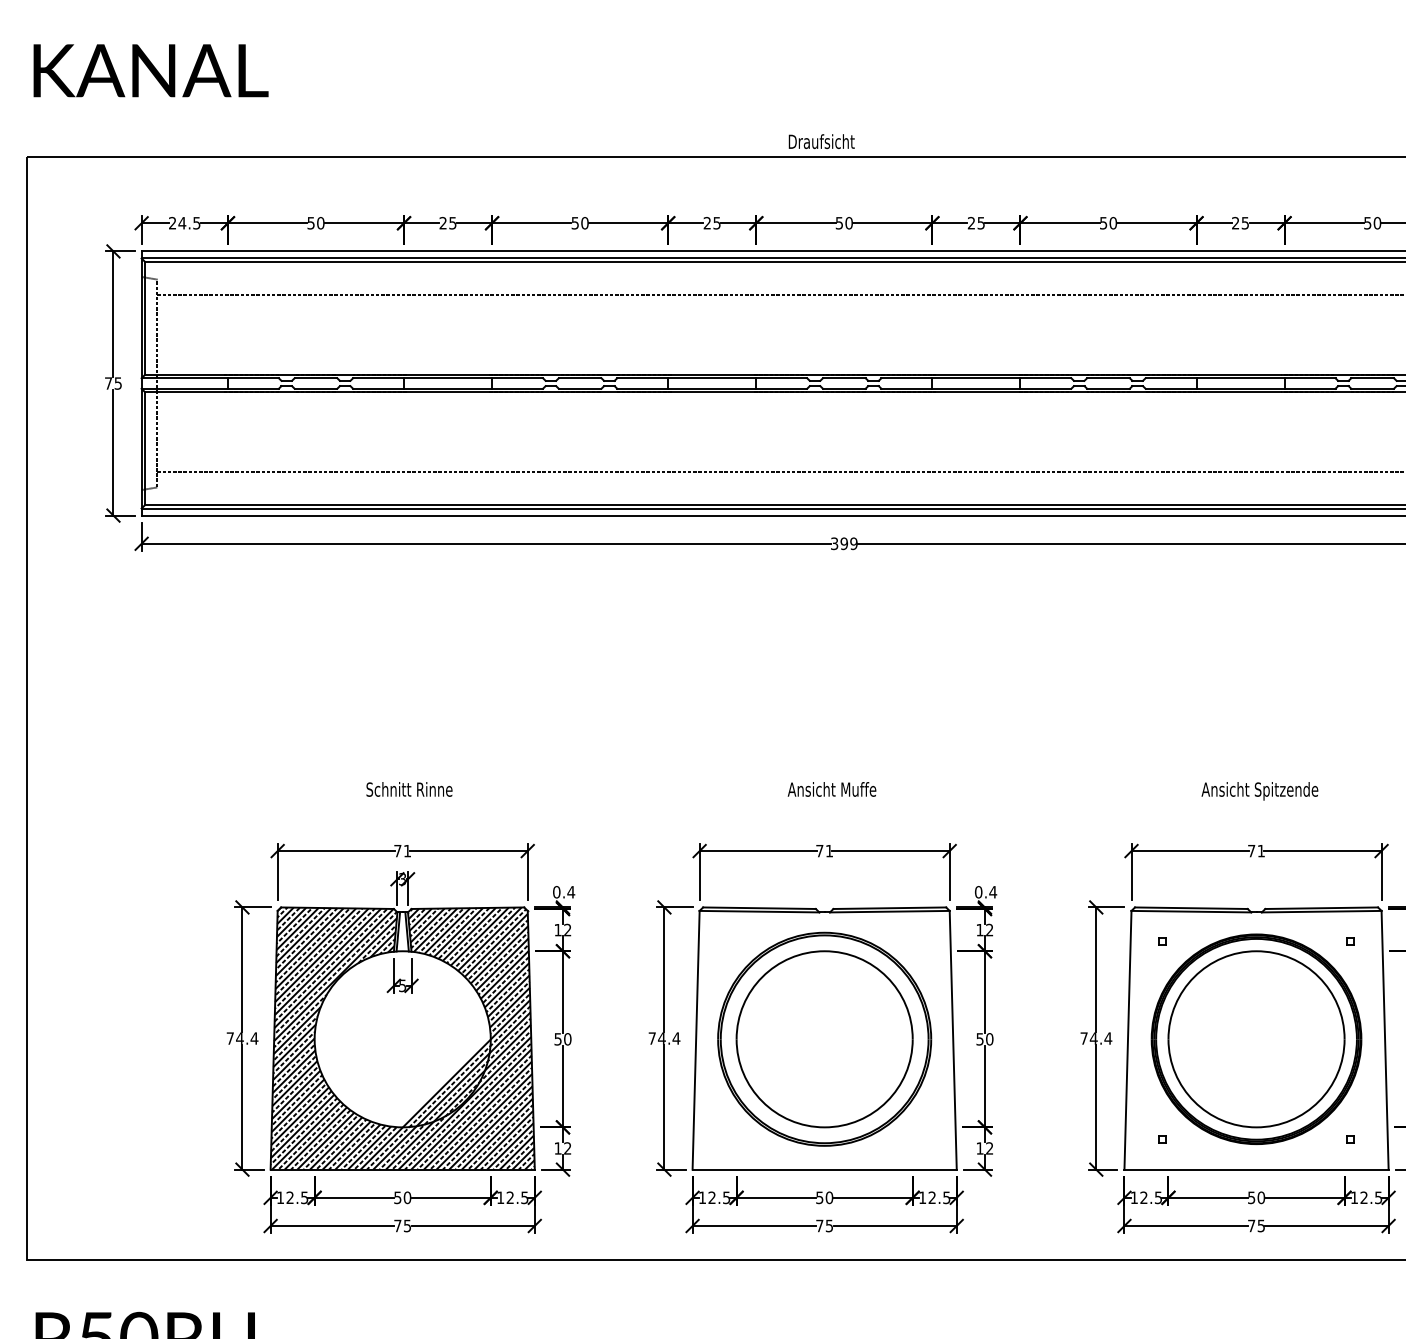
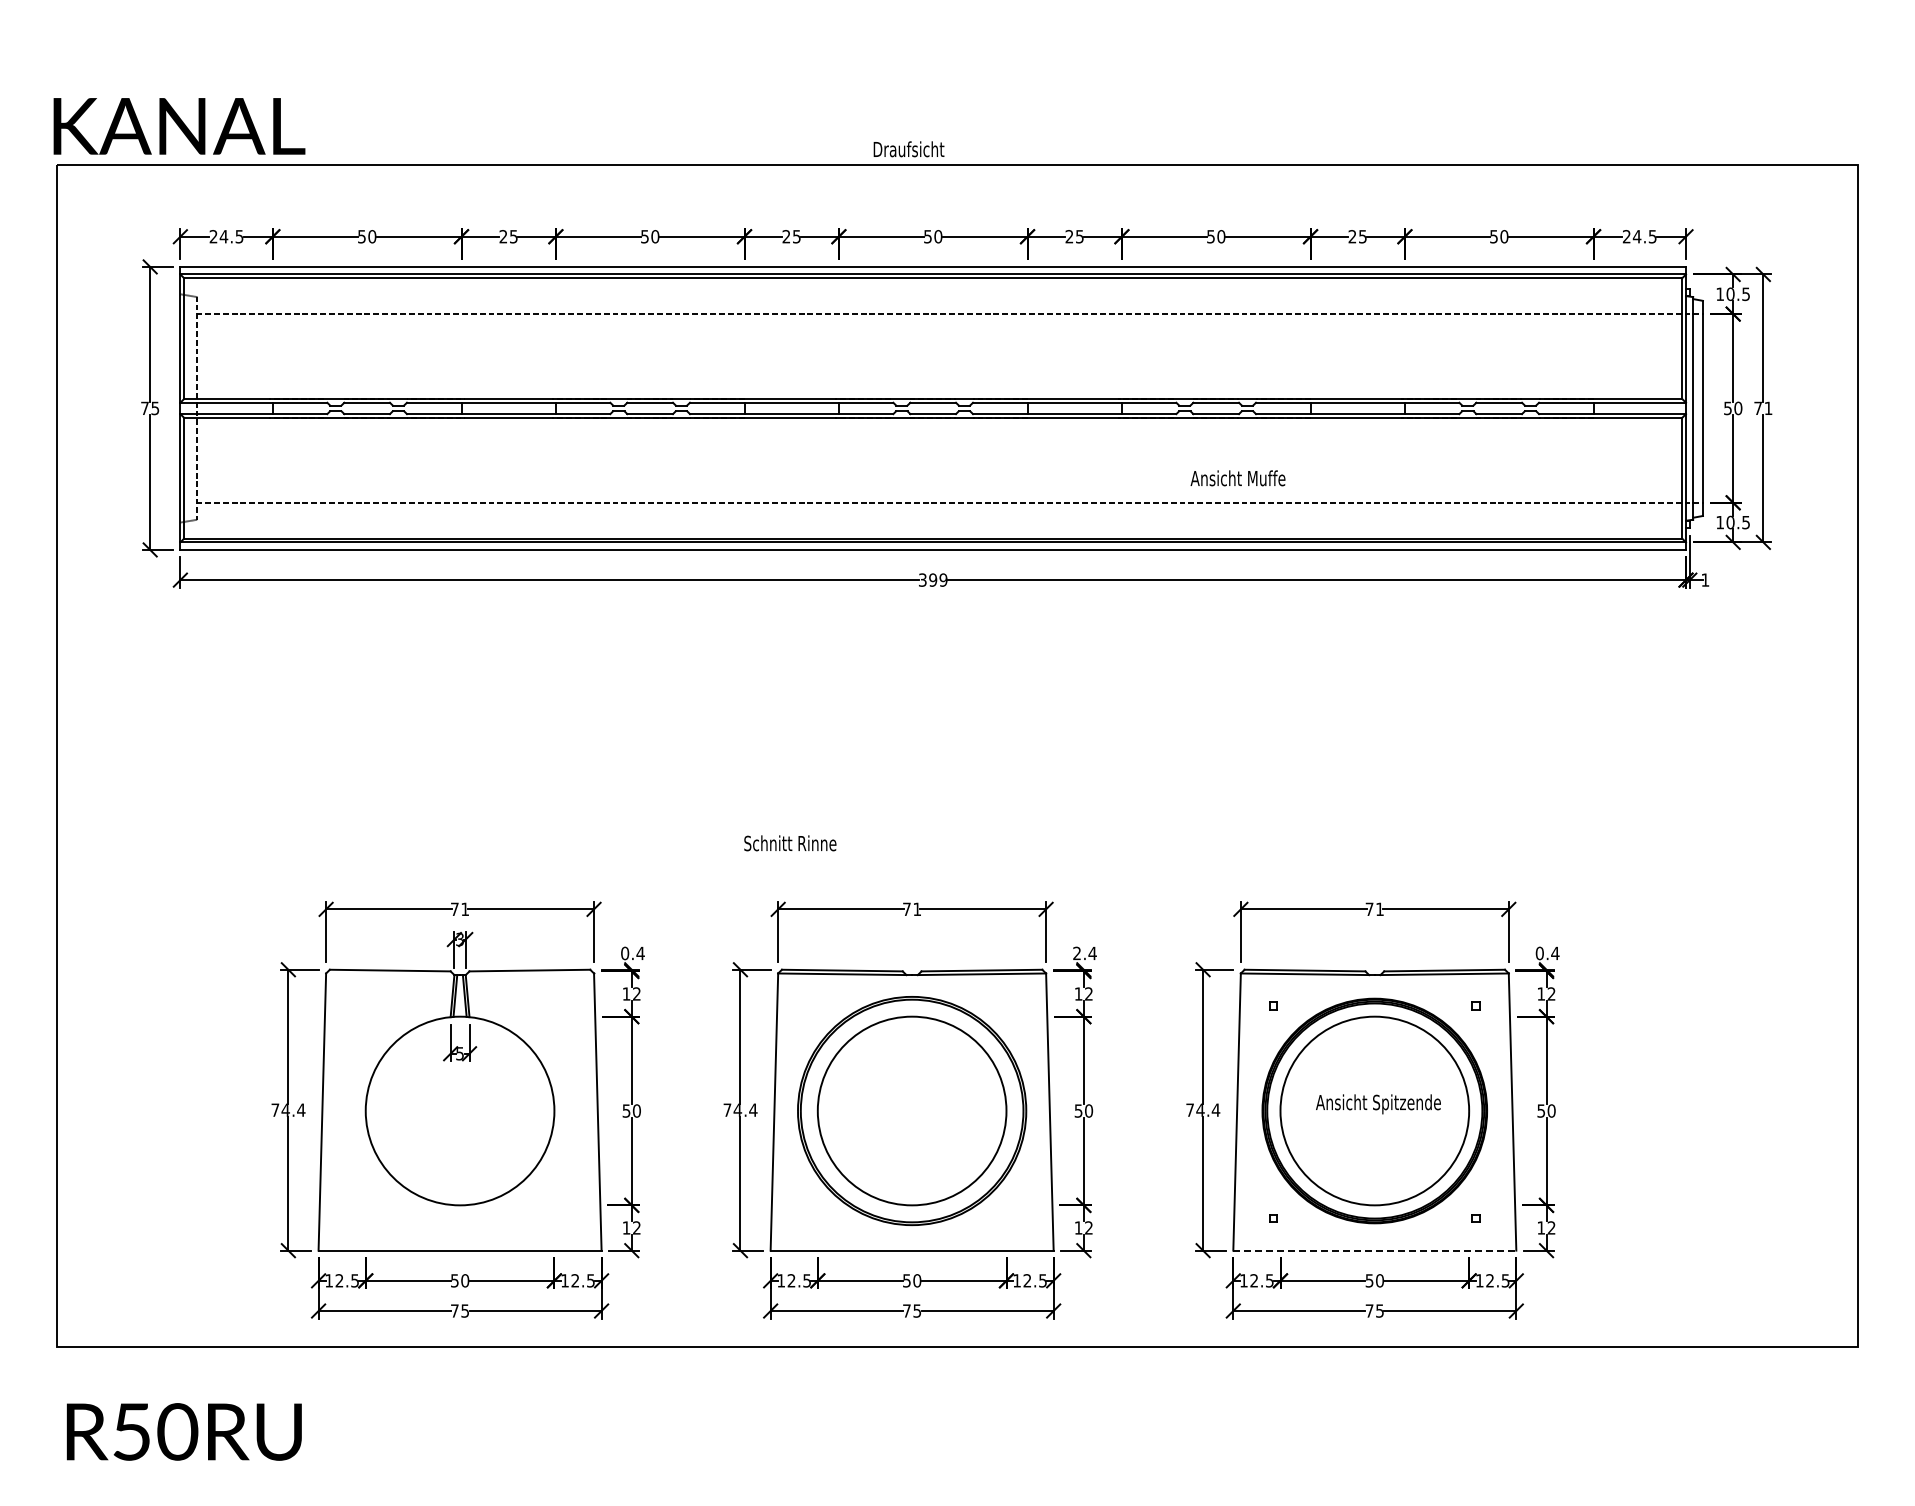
text: (151, 70) -> (179, 126), moved
text: (409, 789) -> (790, 843), moved
text: (831, 789) -> (1237, 478), moved
text: (1259, 791) -> (1378, 1104), moved
text: (979, 892) -> (1077, 953), 0.4 -> 2.4
hatch: (402, 1037) -> (459, 1109), removed
line: (1256, 1169) -> (1374, 1250), solid -> dashed

